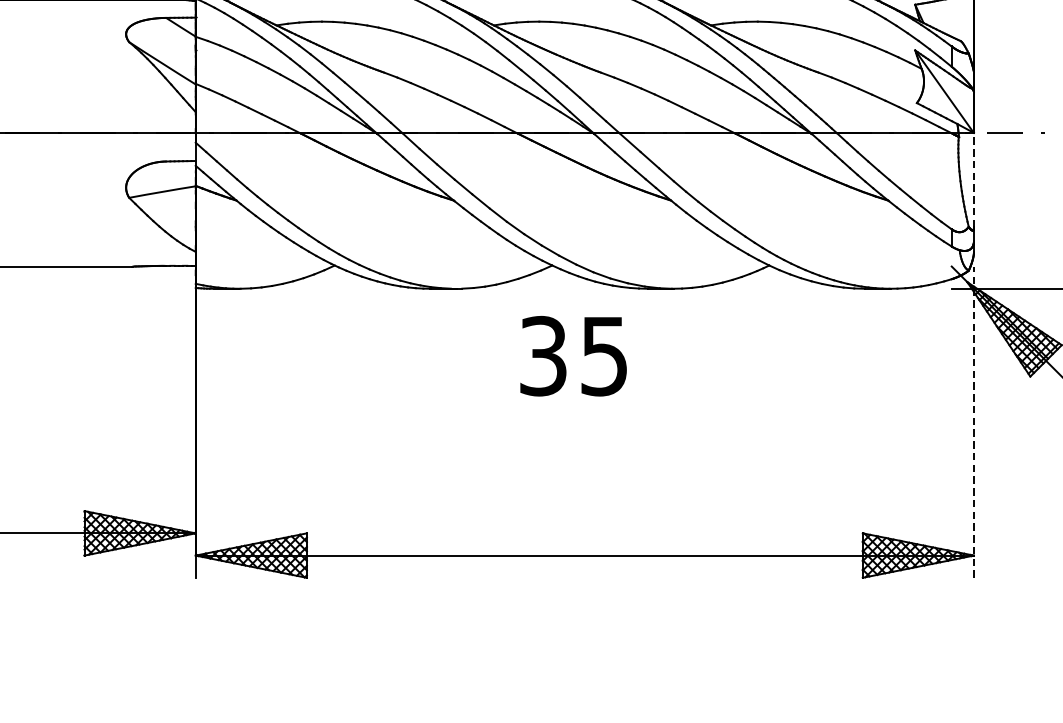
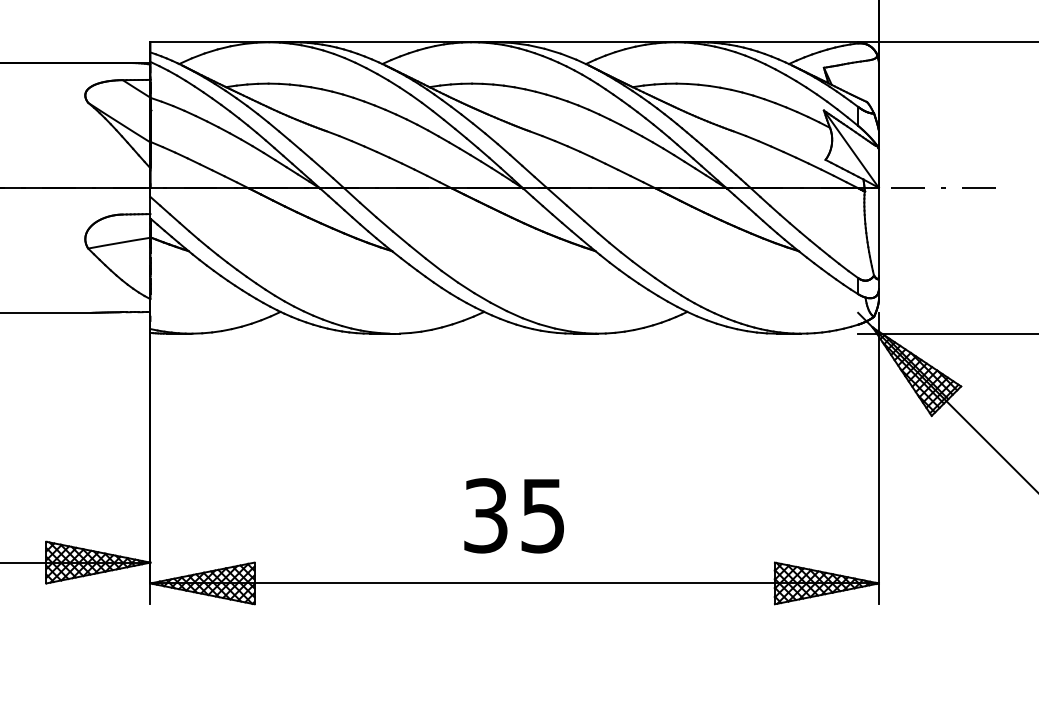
line: (973, 179) -> (878, 231), dashed -> solid
text: (572, 355) -> (513, 515), moved
line: (973, 422) -> (878, 458), dashed -> solid

